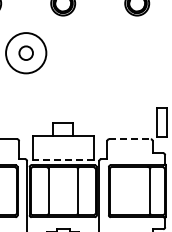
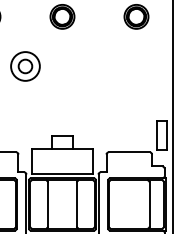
circle: (26, 53) -> (25, 66), size x0.71
line: (130, 139) -> (129, 152), dashed -> solid
line: (62, 160) -> (61, 173), dashed -> solid

